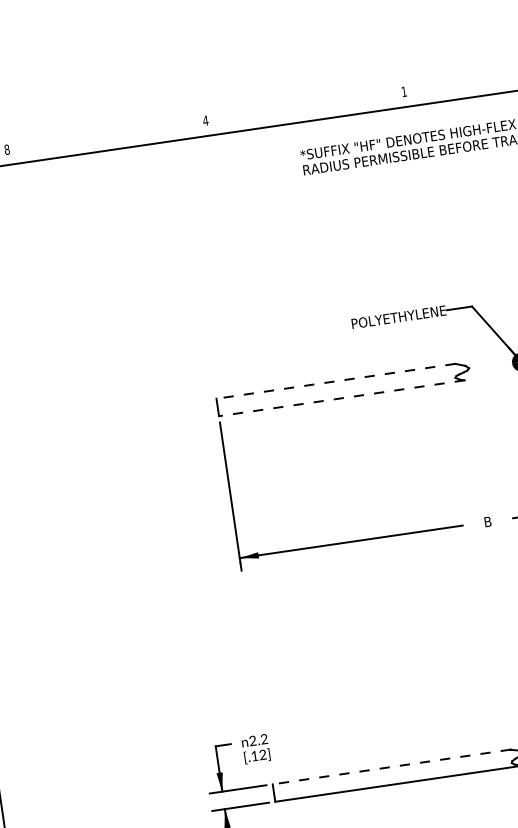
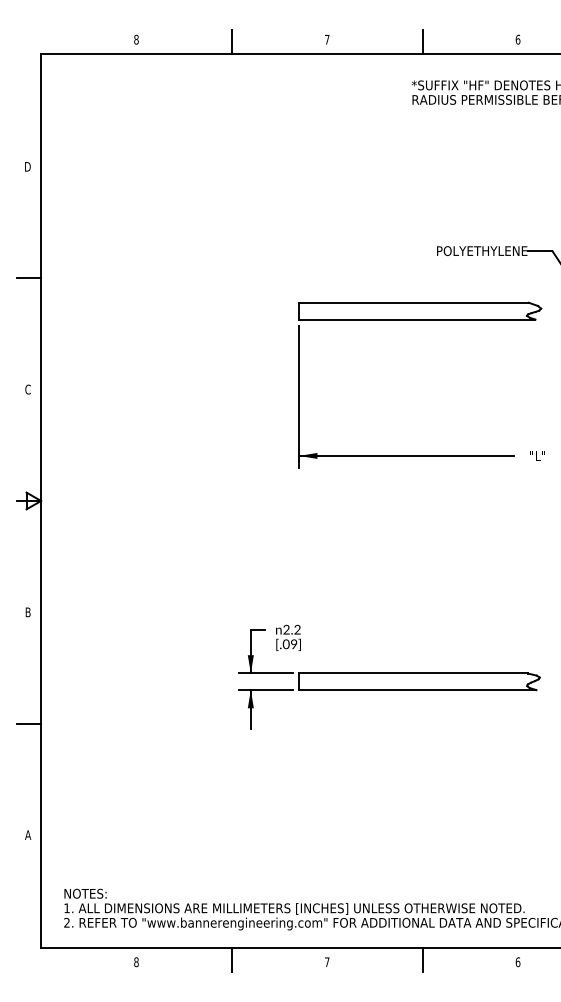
text: (403, 91) -> (517, 39), 1 -> 6
line: (305, 109) -> (422, 42), added
text: (204, 120) -> (326, 39), 4 -> 7
line: (106, 138) -> (231, 42), added
line: (336, 380) -> (414, 302), dashed -> solid
line: (341, 398) -> (416, 319), dashed -> solid
text: (487, 521) -> (537, 455), B -> "L"
text: (258, 755) -> (289, 644), [.12] -> [.09]
line: (391, 767) -> (413, 673), dashed -> solid

